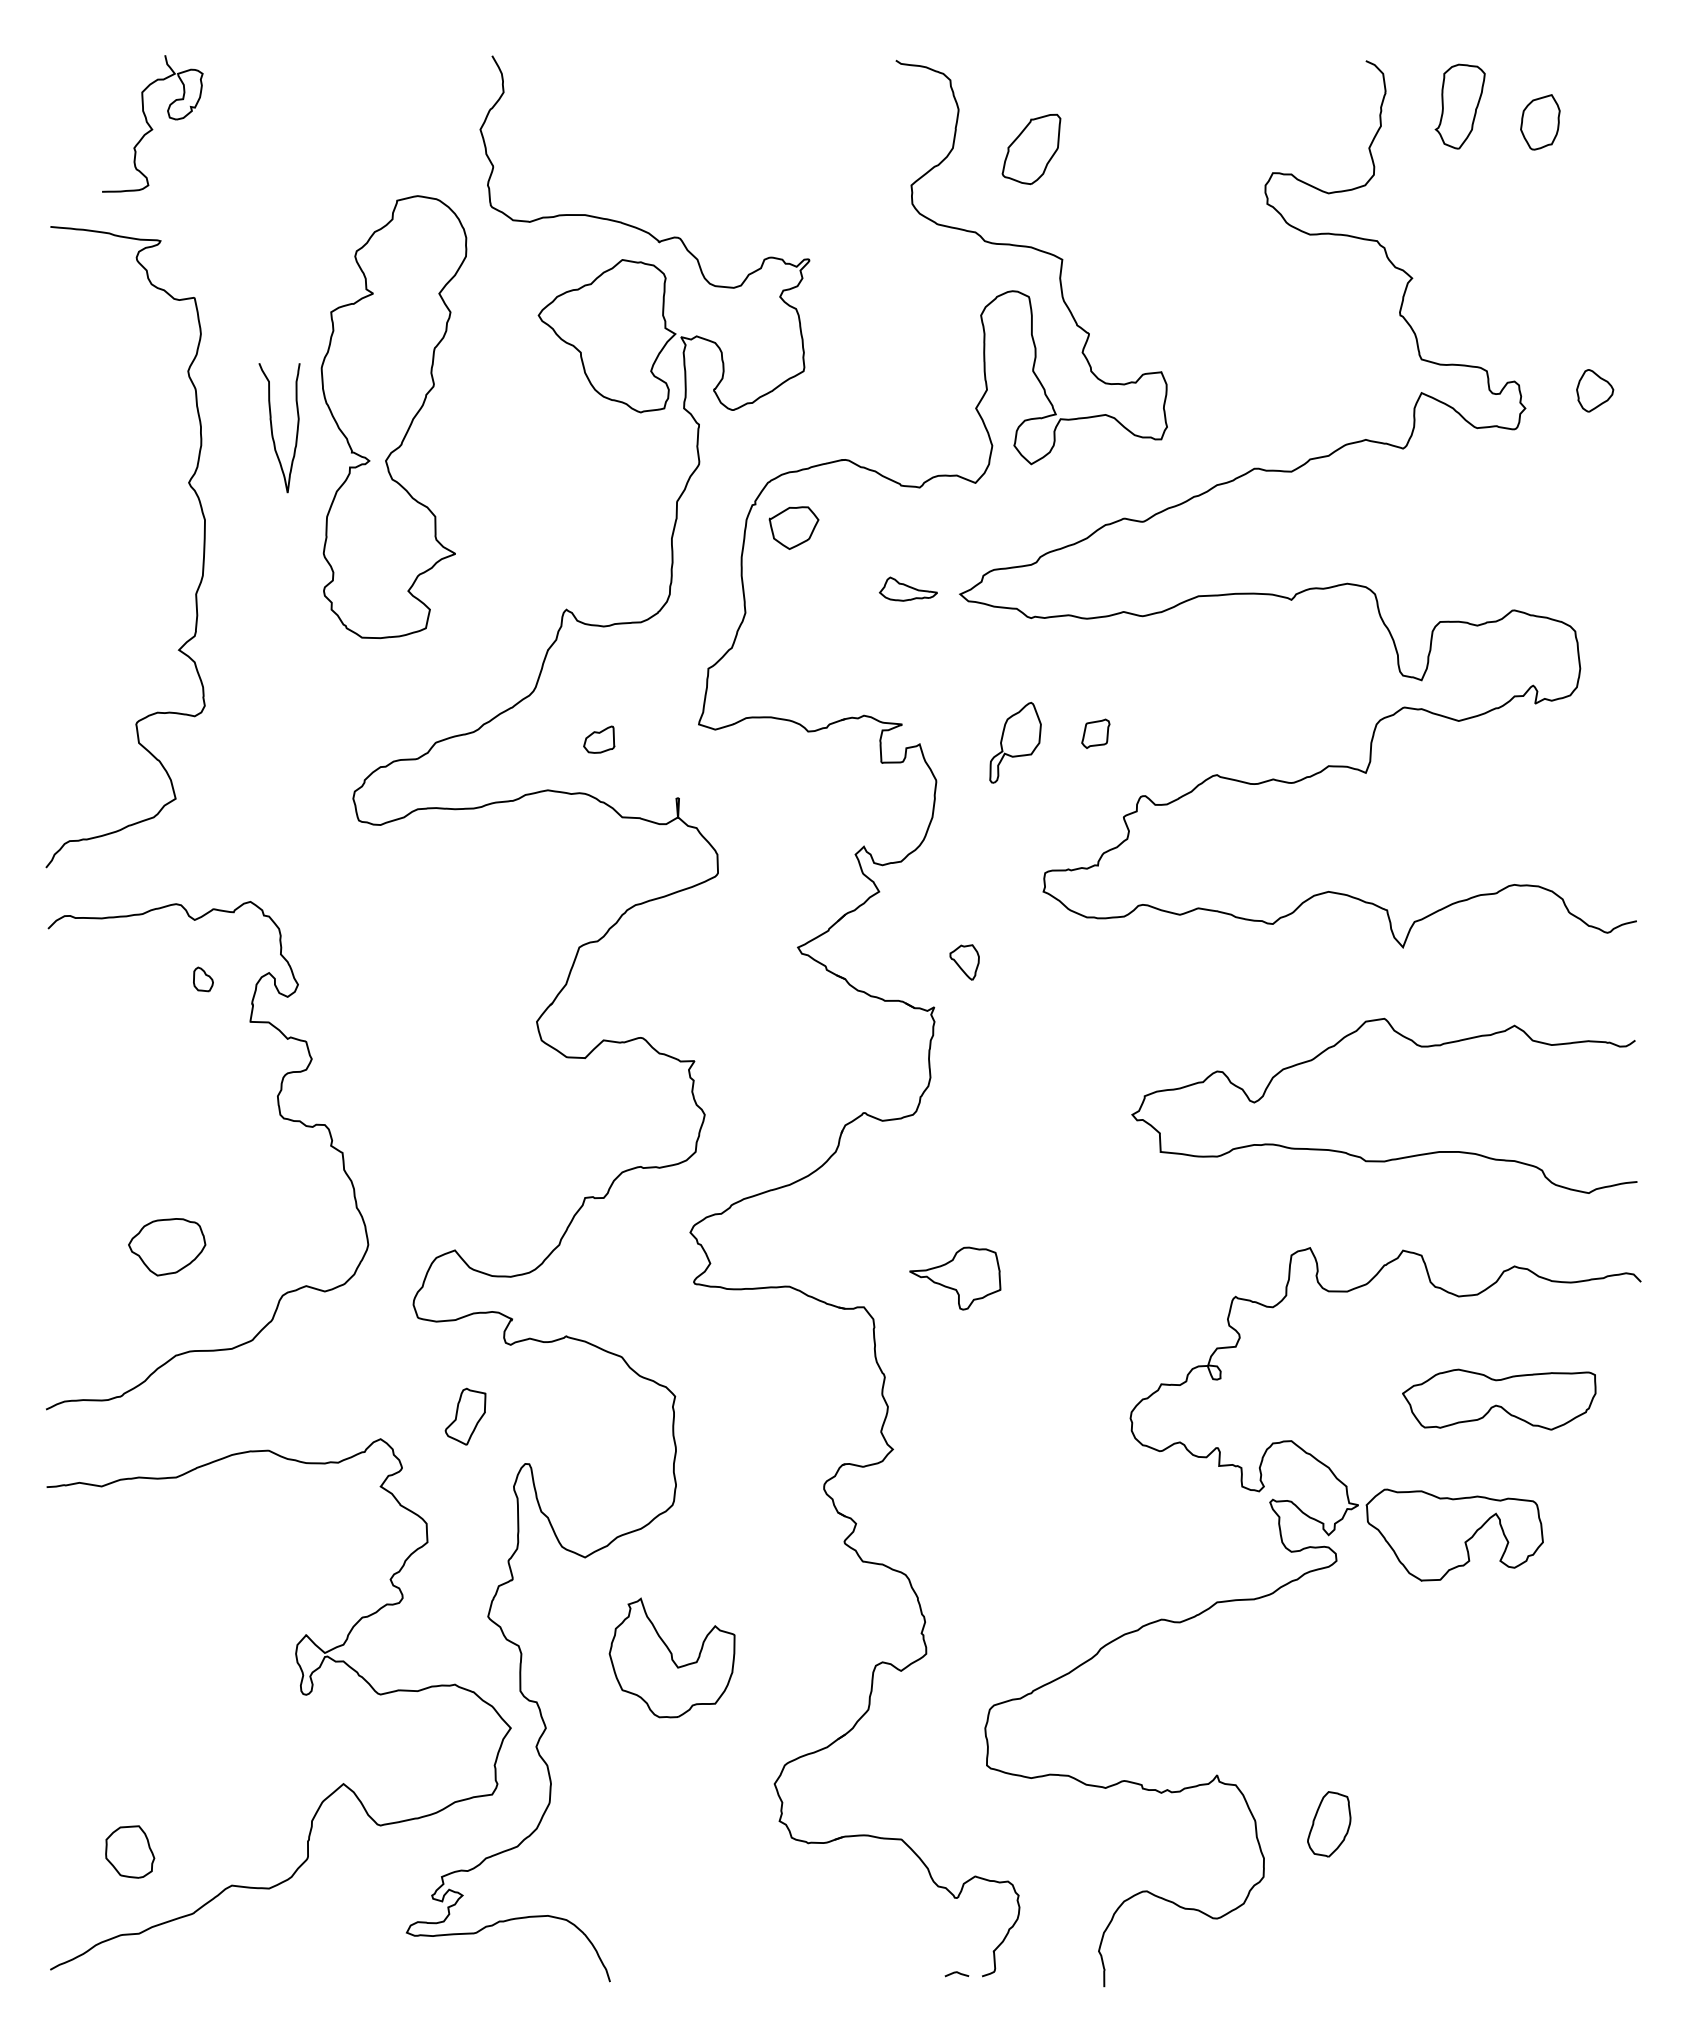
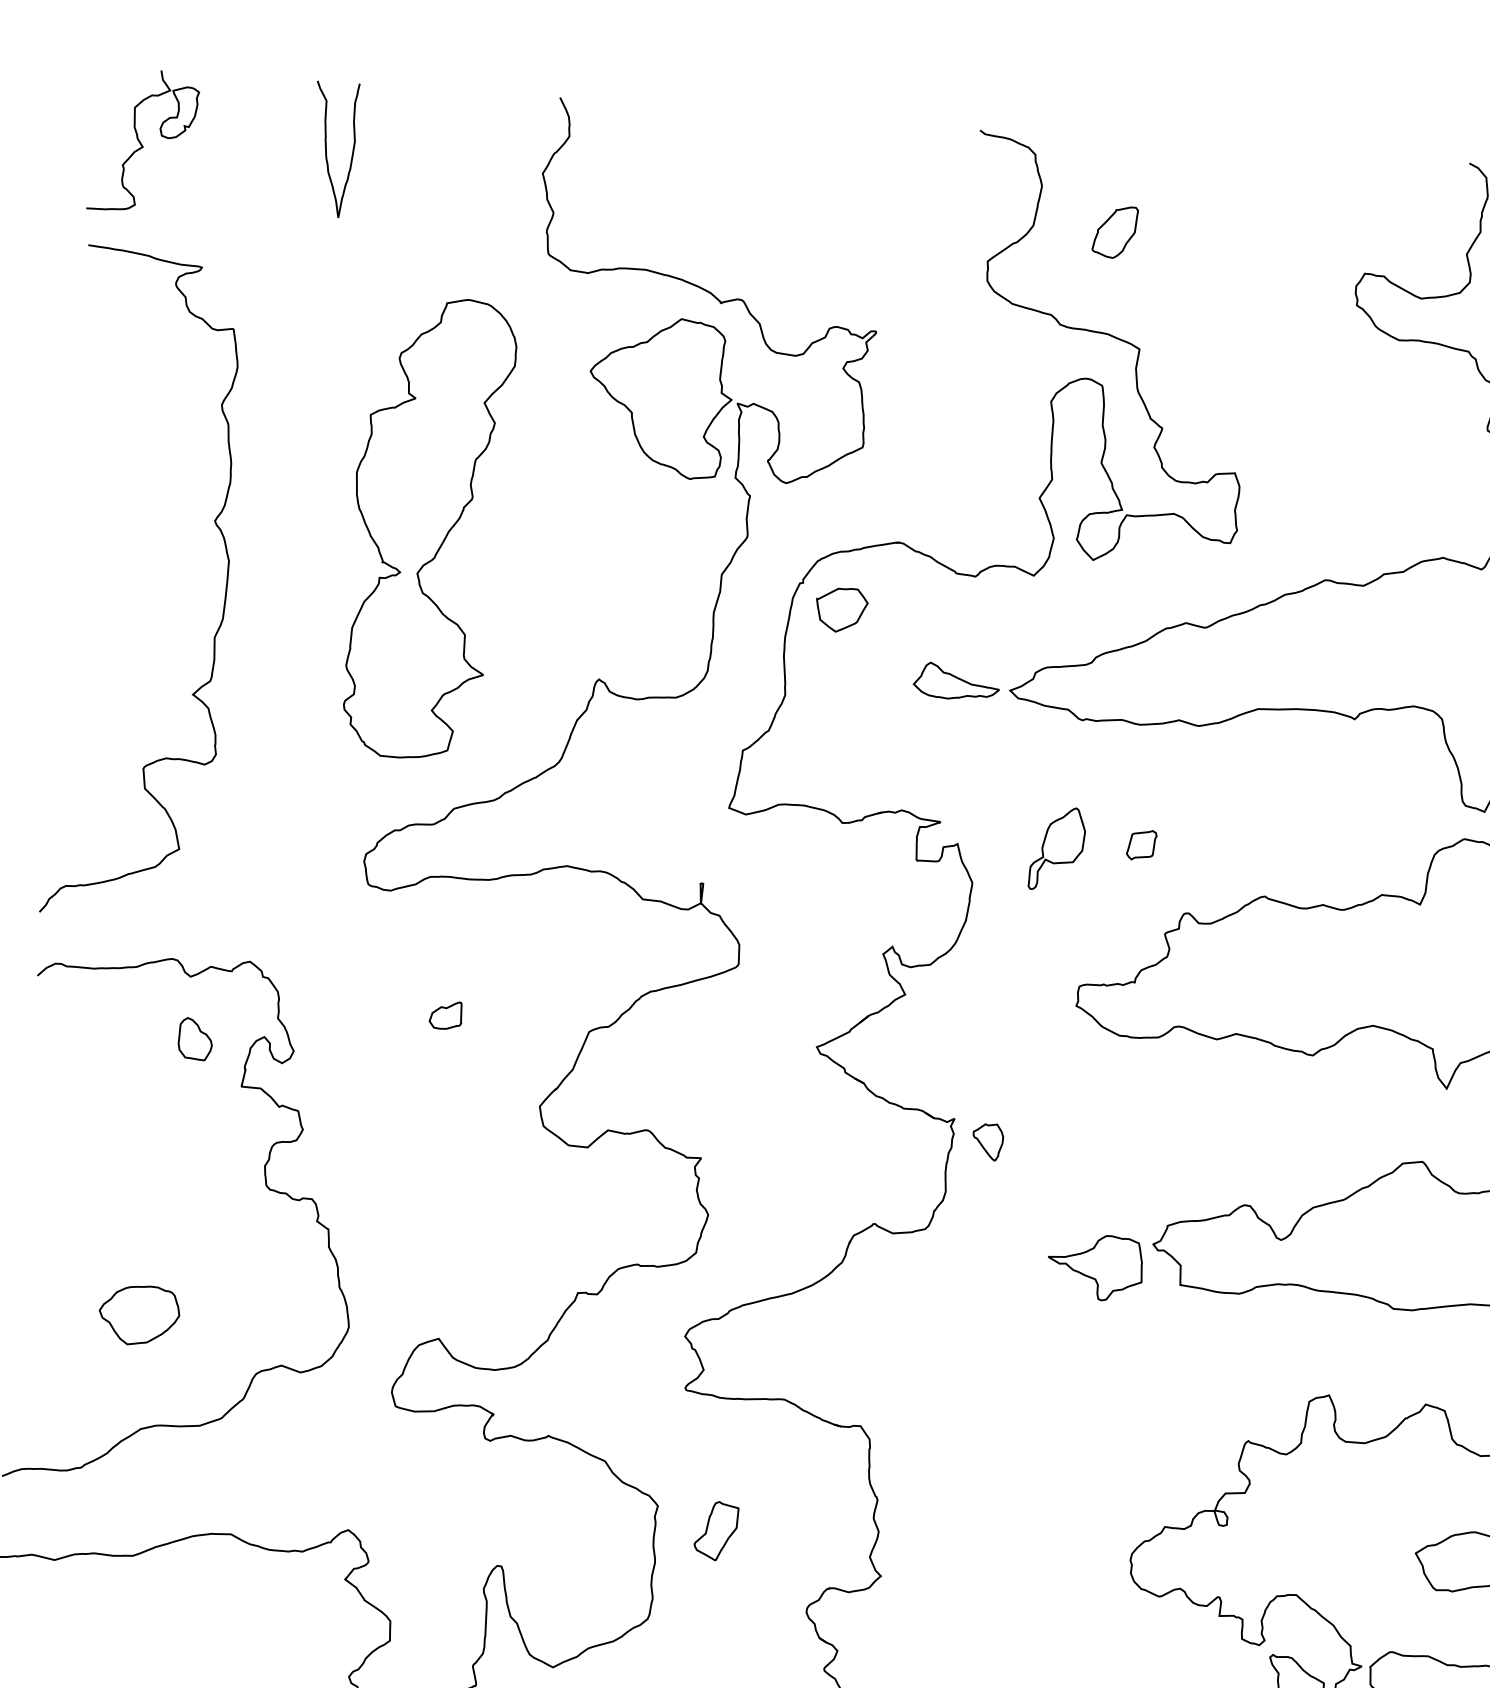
part: (152, 123) -> (143, 140), moved
part: (1031, 148) -> (1115, 231), size x0.71
part: (393, 416) -> (428, 527), moved
curve: (272, 428) -> (326, 149), moved
part: (908, 588) -> (956, 680), size x1.43
part: (599, 739) -> (446, 1015), moved
part: (964, 962) -> (987, 1142), moved
part: (203, 979) -> (195, 1039), size x1.67
part: (955, 1278) -> (1095, 1267), moved
part: (465, 1416) -> (716, 1530), moved

